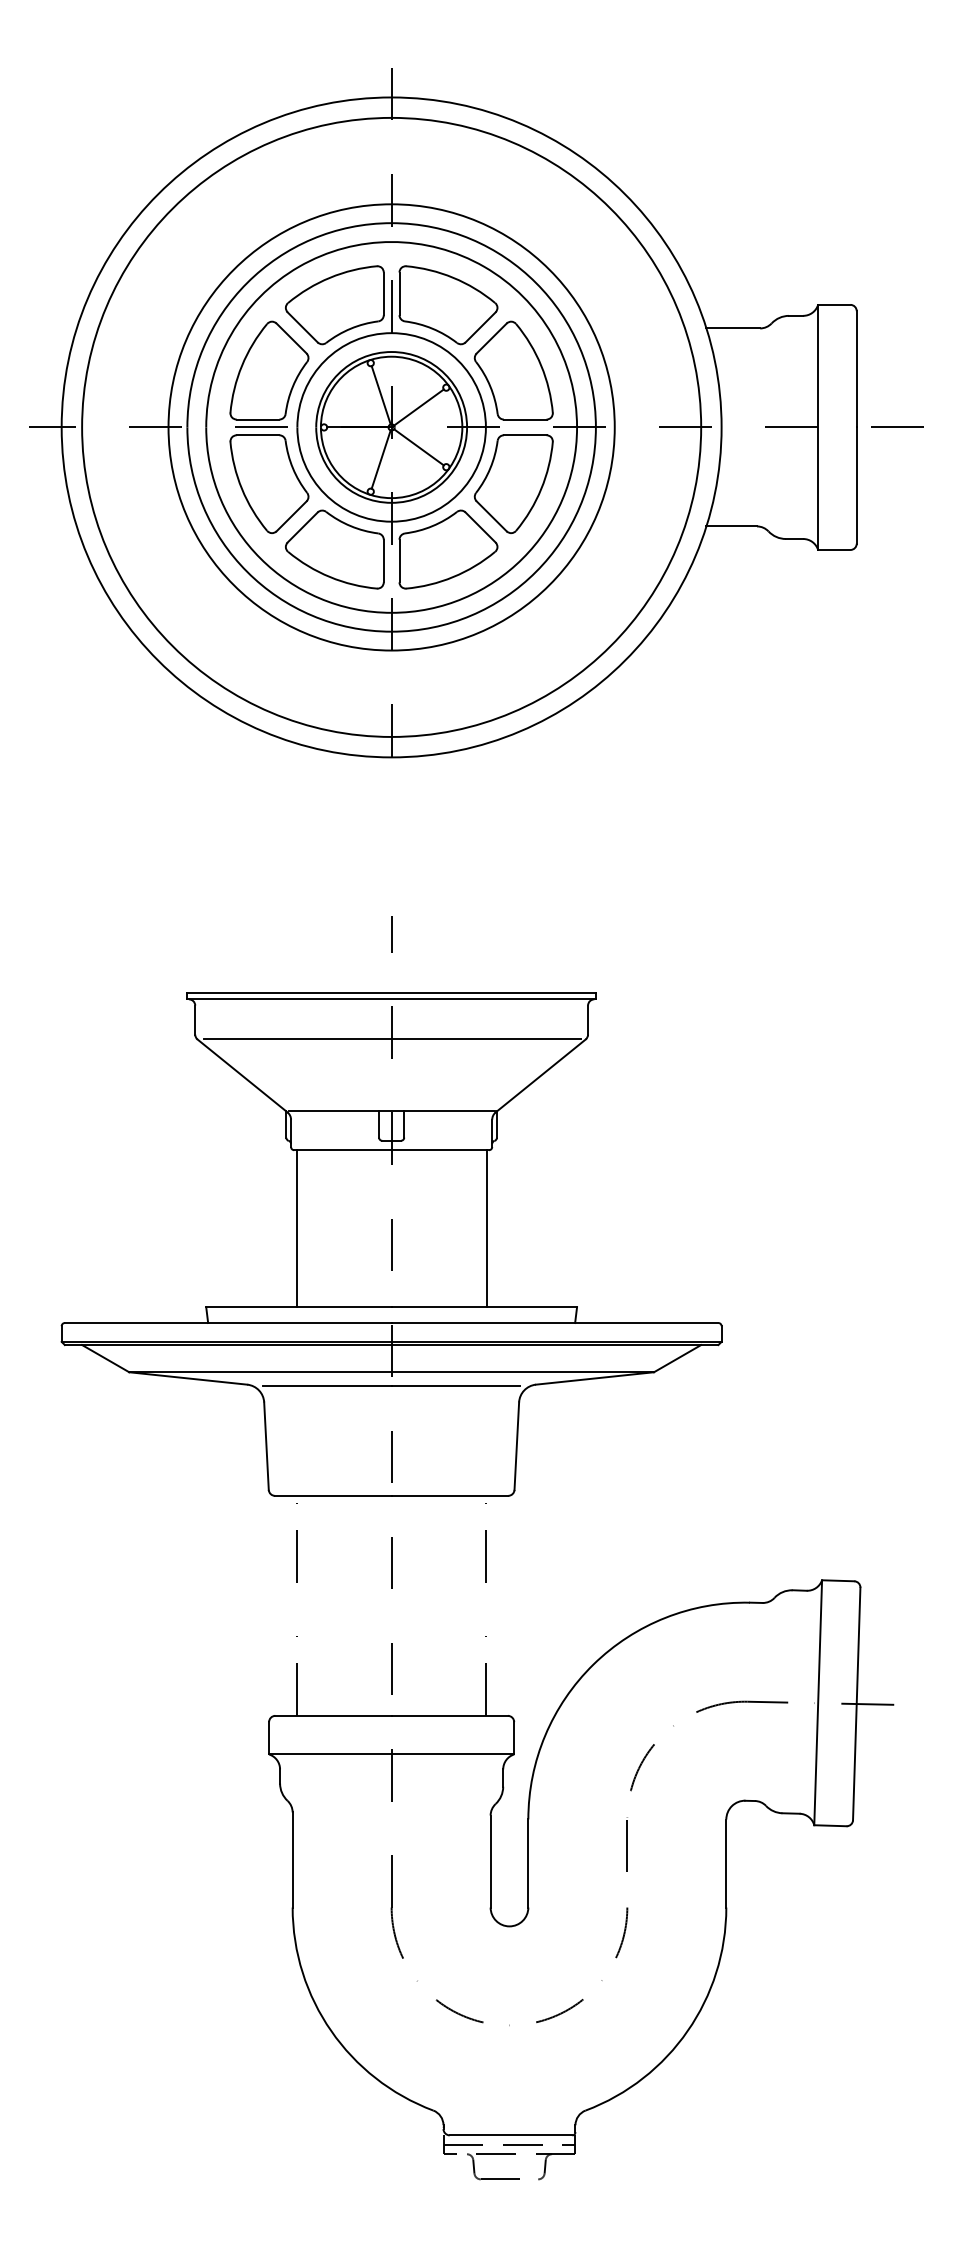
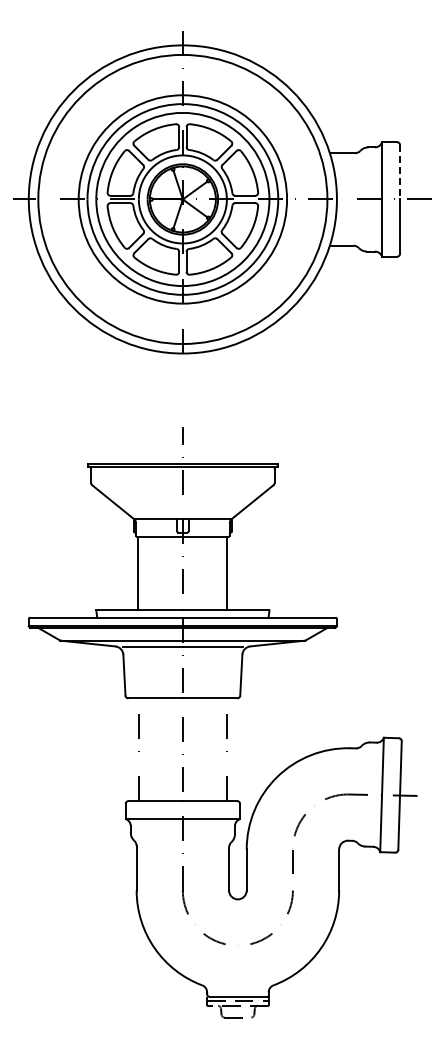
line: (857, 369) -> (400, 172), solid -> dashed
line: (392, 1039) -> (183, 485), removed

